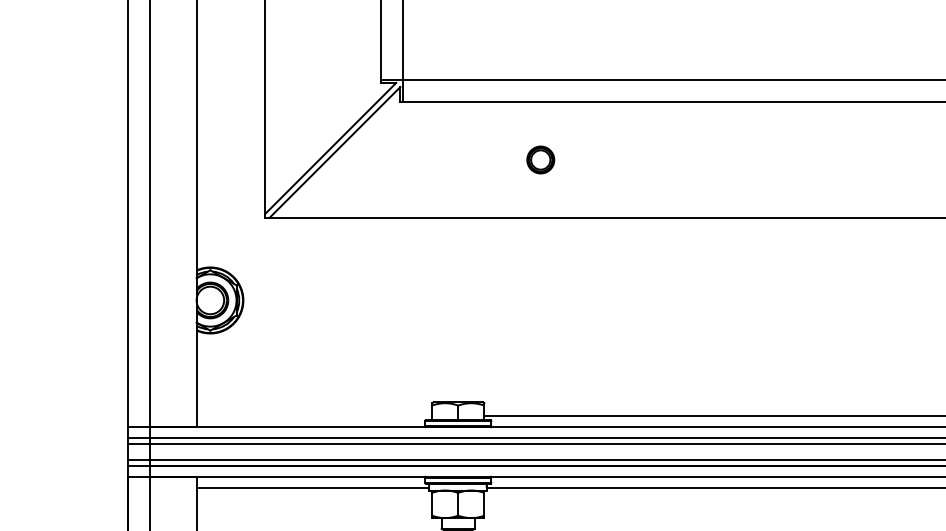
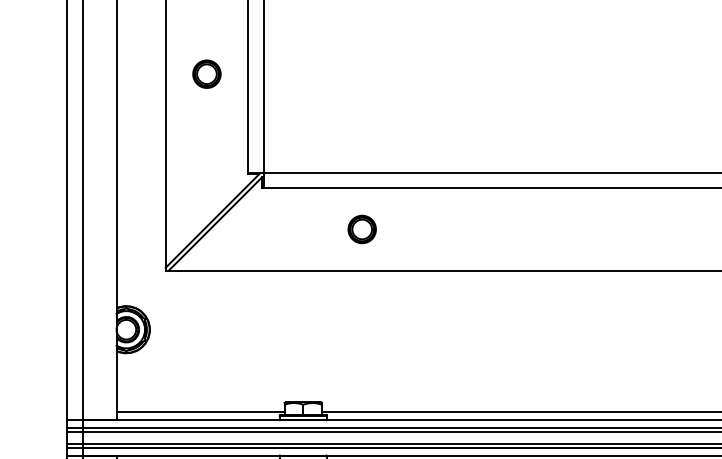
part: (539, 160) -> (361, 229), size x1.43
line: (314, 416) -> (200, 412), added

